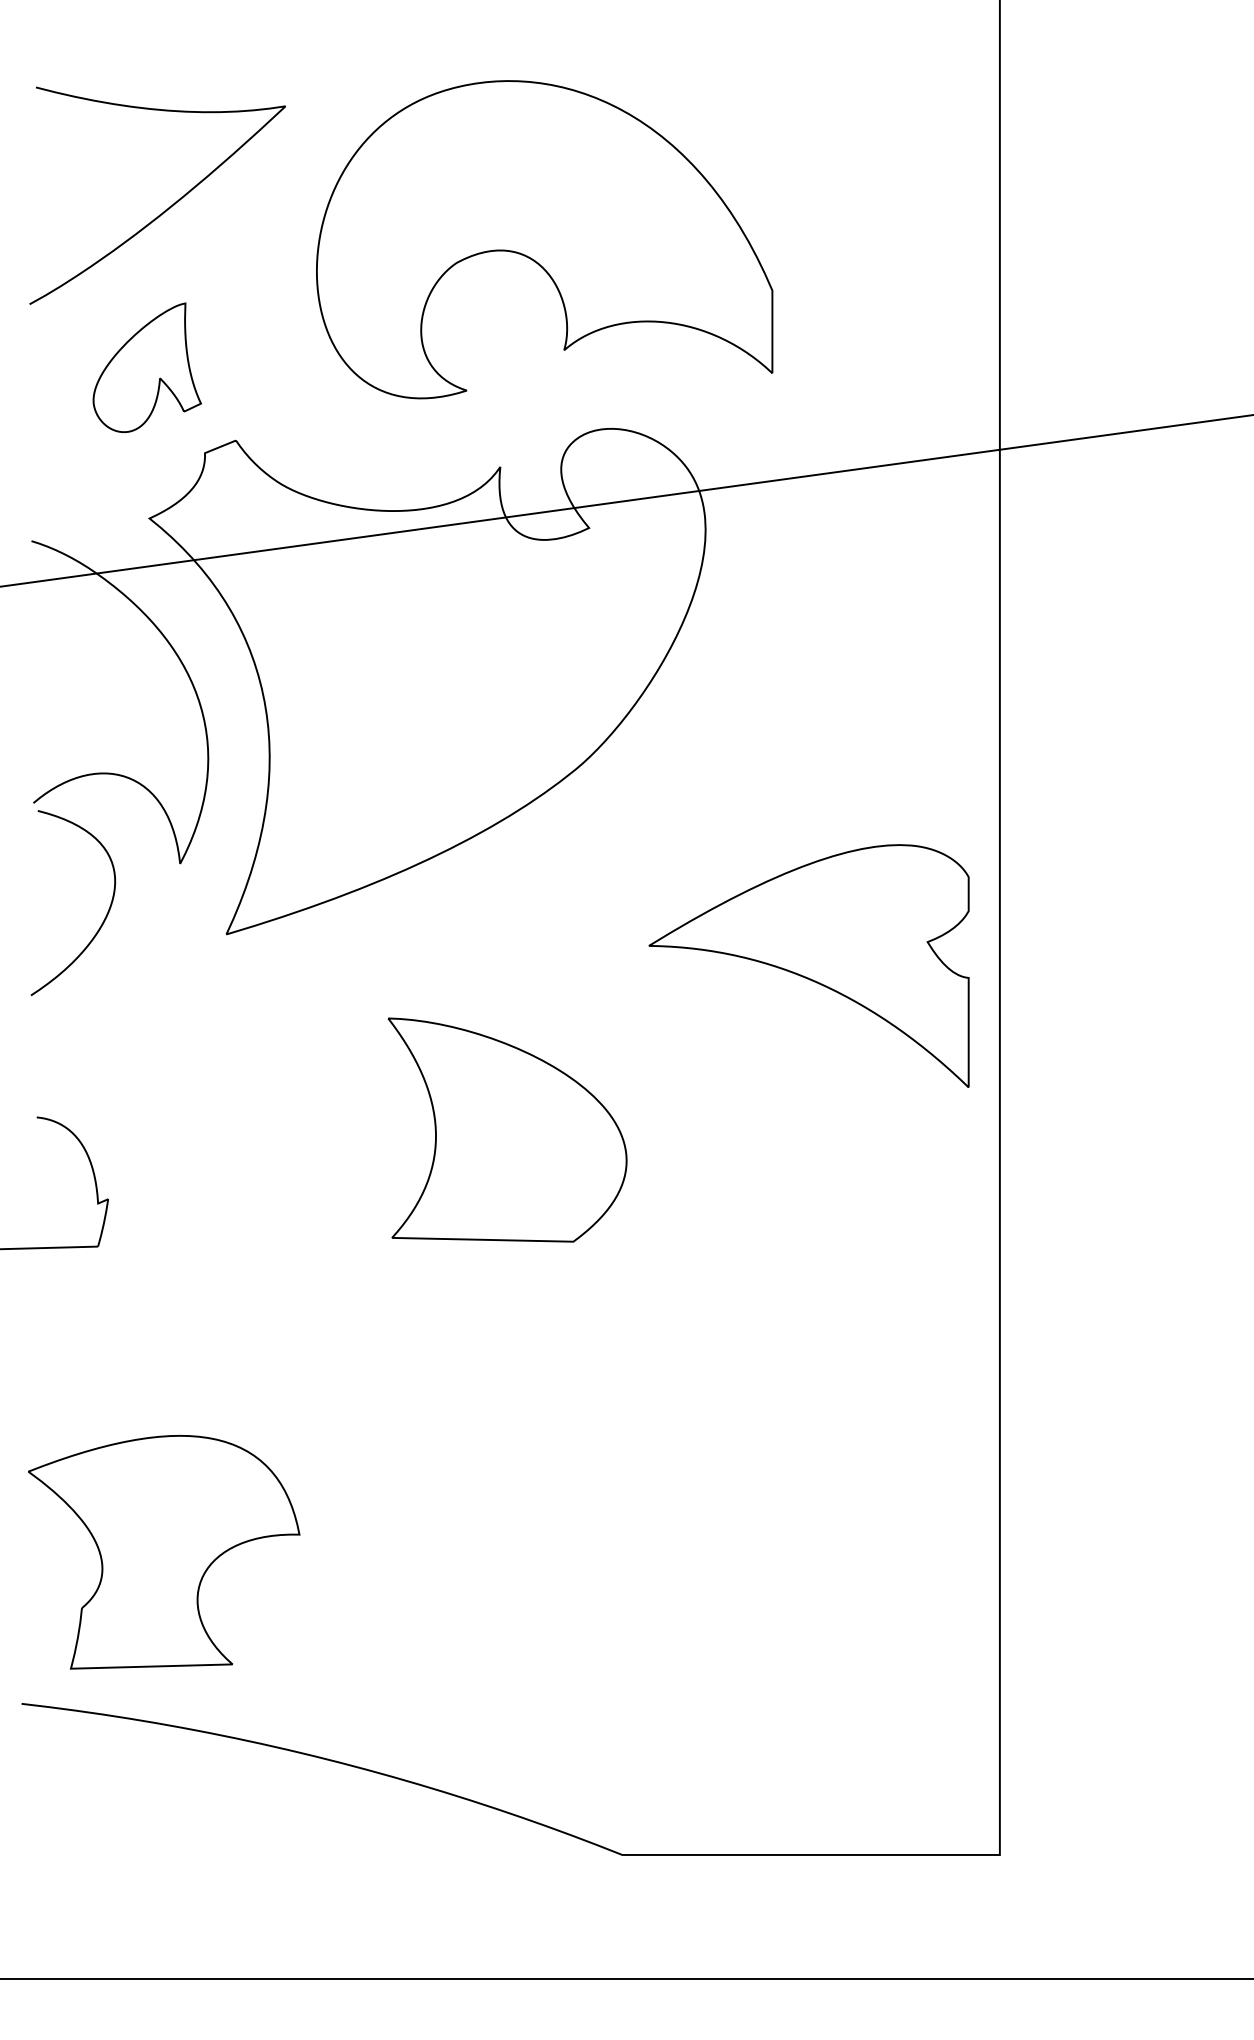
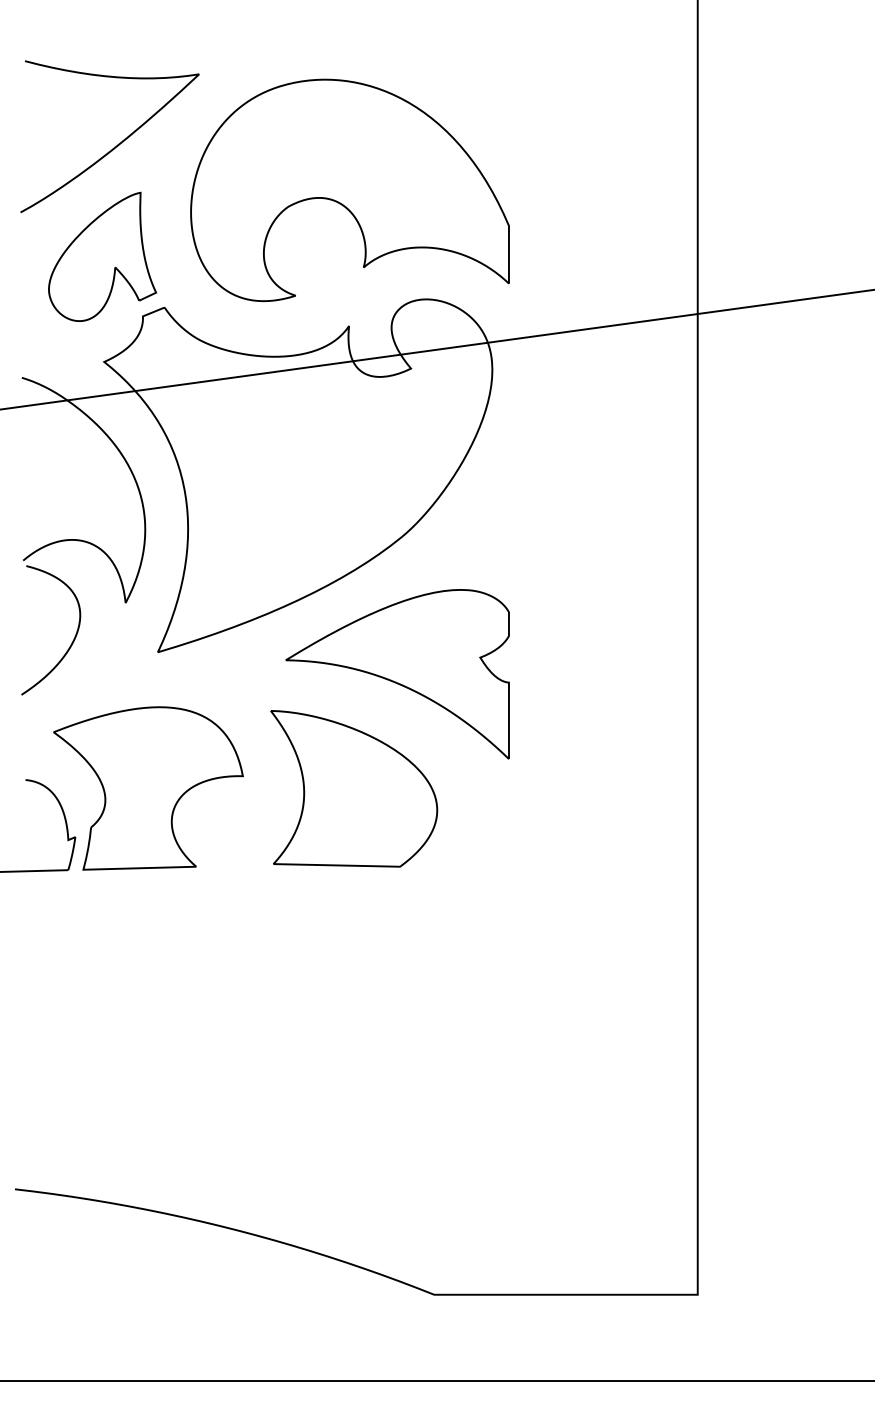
part: (543, 239) -> (349, 190), moved
part: (147, 367) -> (102, 256), size x1.43
part: (808, 966) -> (397, 674), moved
curve: (204, 1570) -> (176, 801), moved

